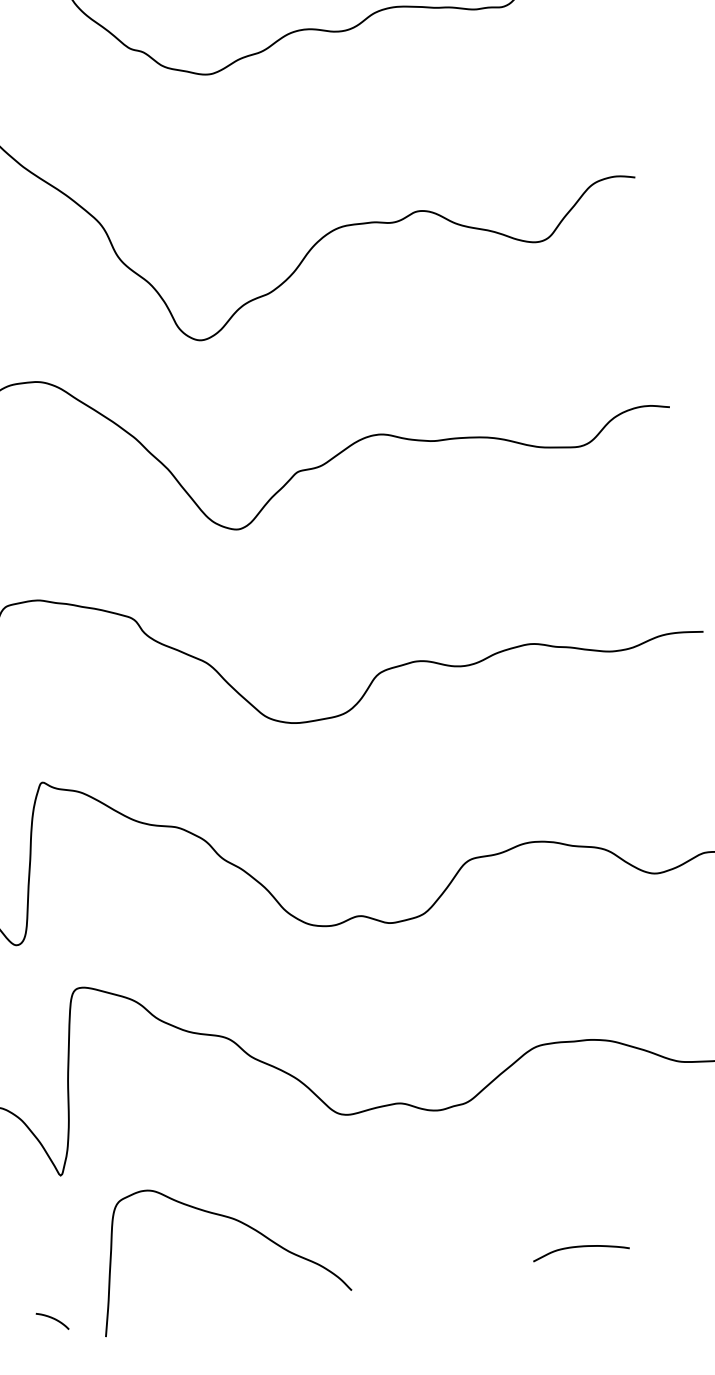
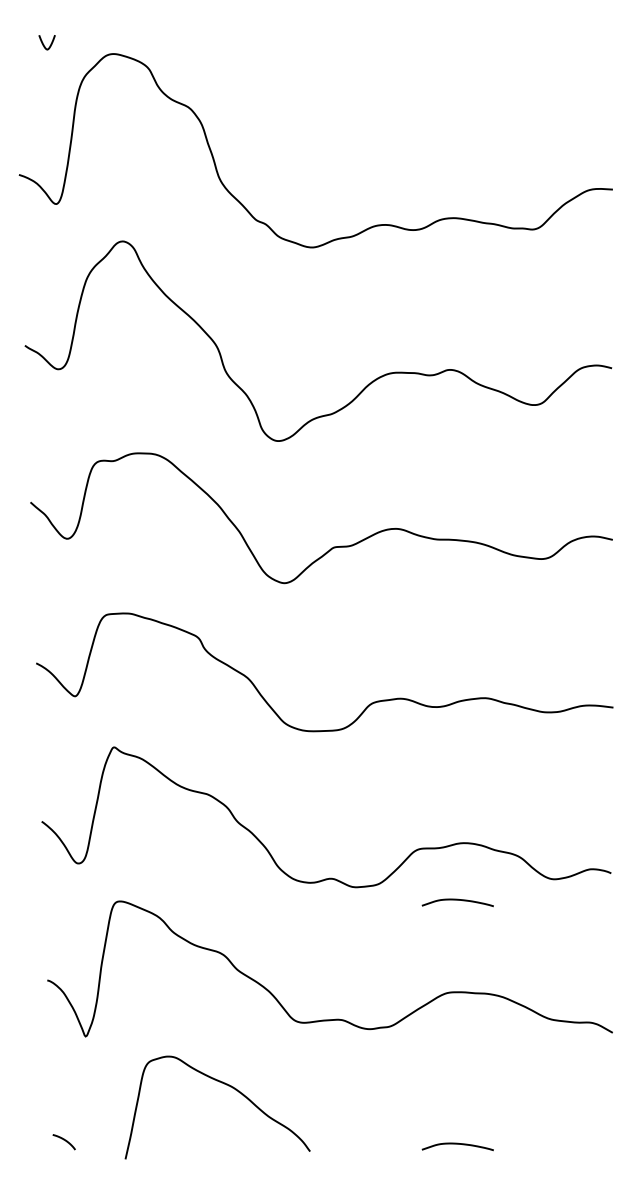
curve: (532, 920) -> (457, 900), added
curve: (229, 1219) -> (228, 1086), moved

